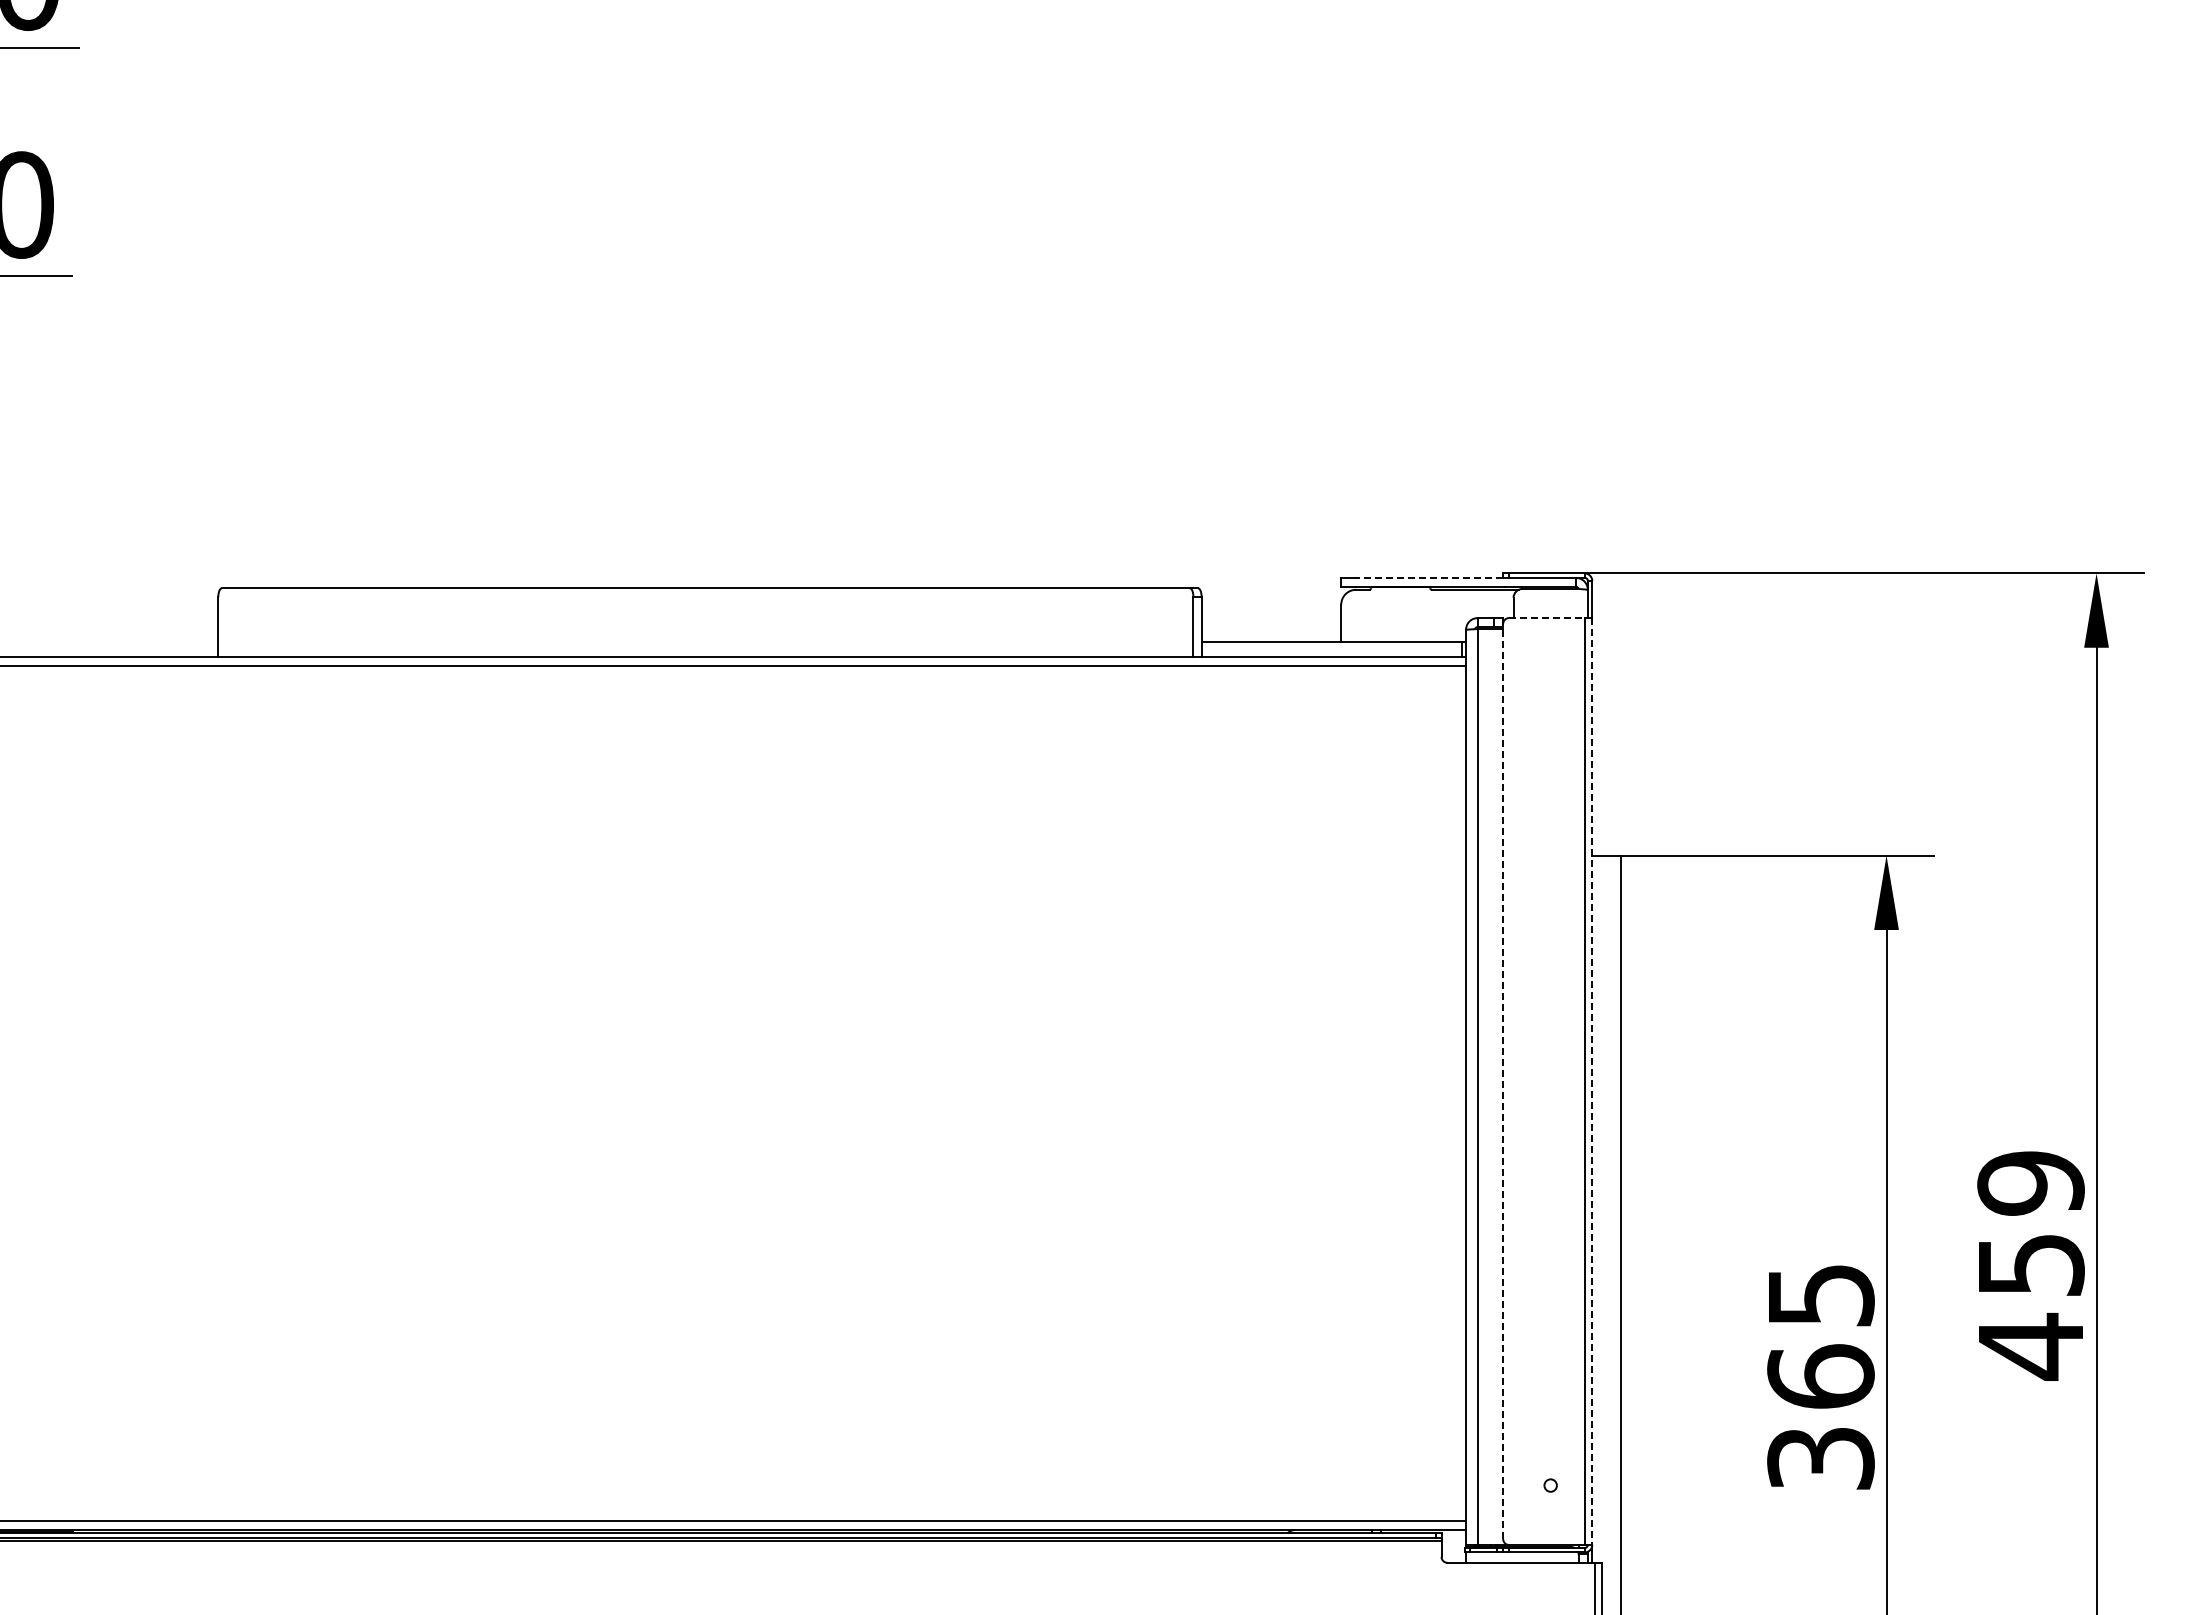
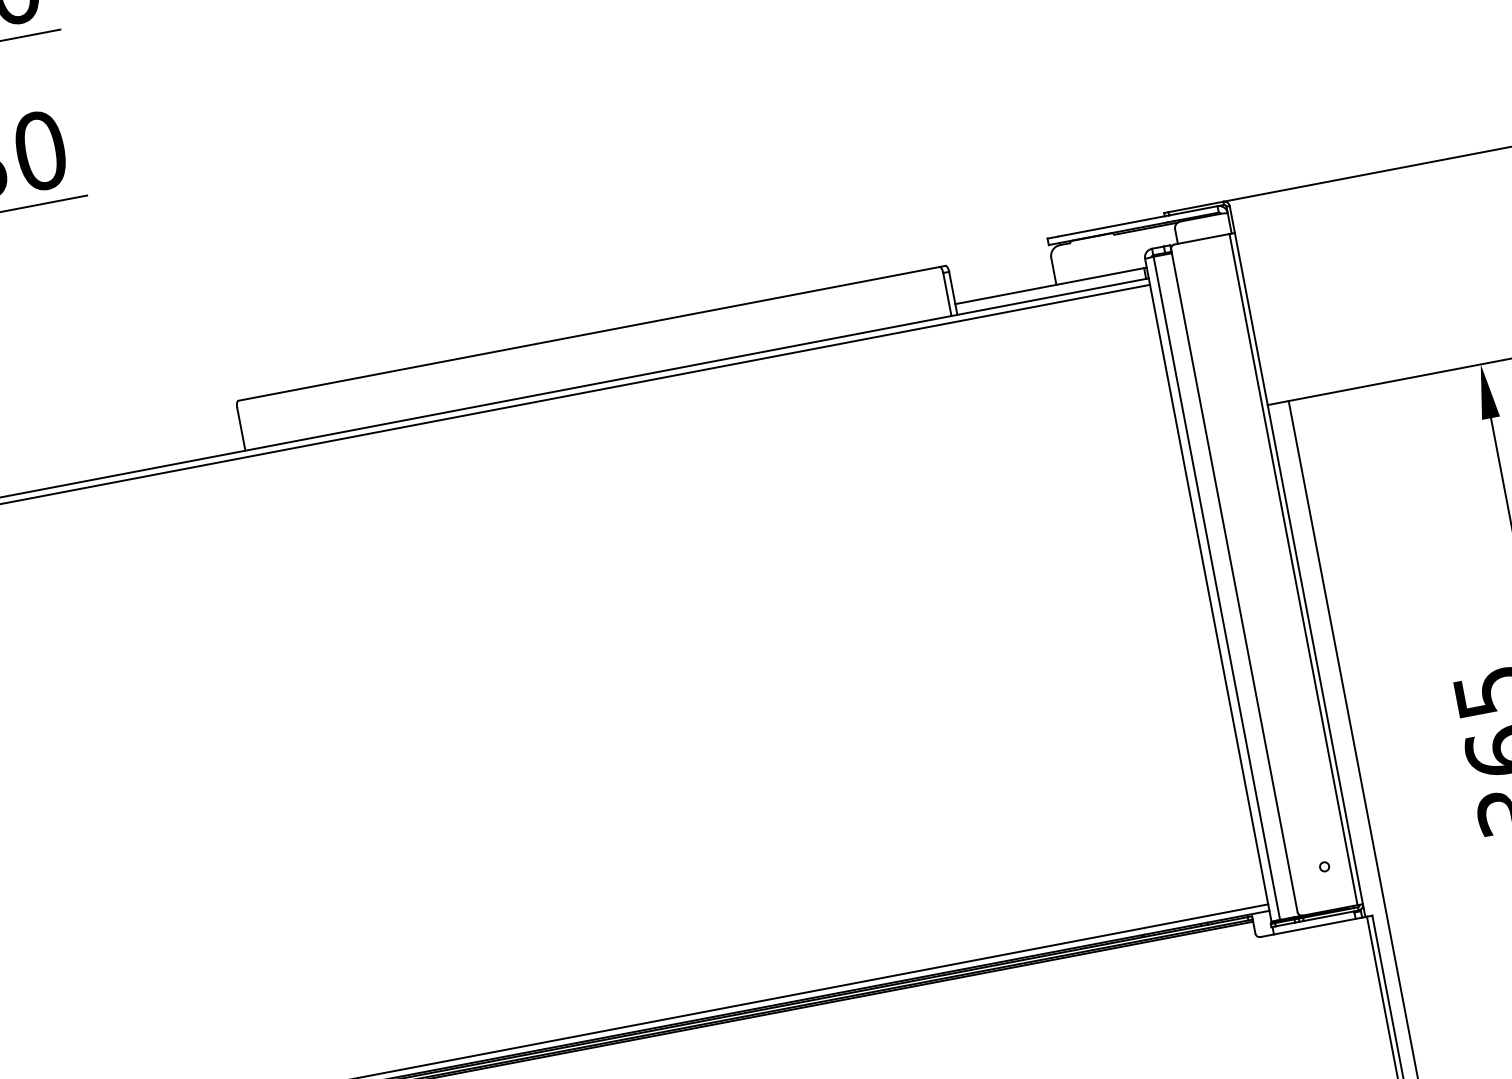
line: (1429, 577) -> (1111, 226), dashed -> solid
line: (1546, 618) -> (1201, 239), dashed -> solid
line: (1503, 1081) -> (1234, 580), dashed -> solid
line: (1592, 1082) -> (1299, 569), dashed -> solid

